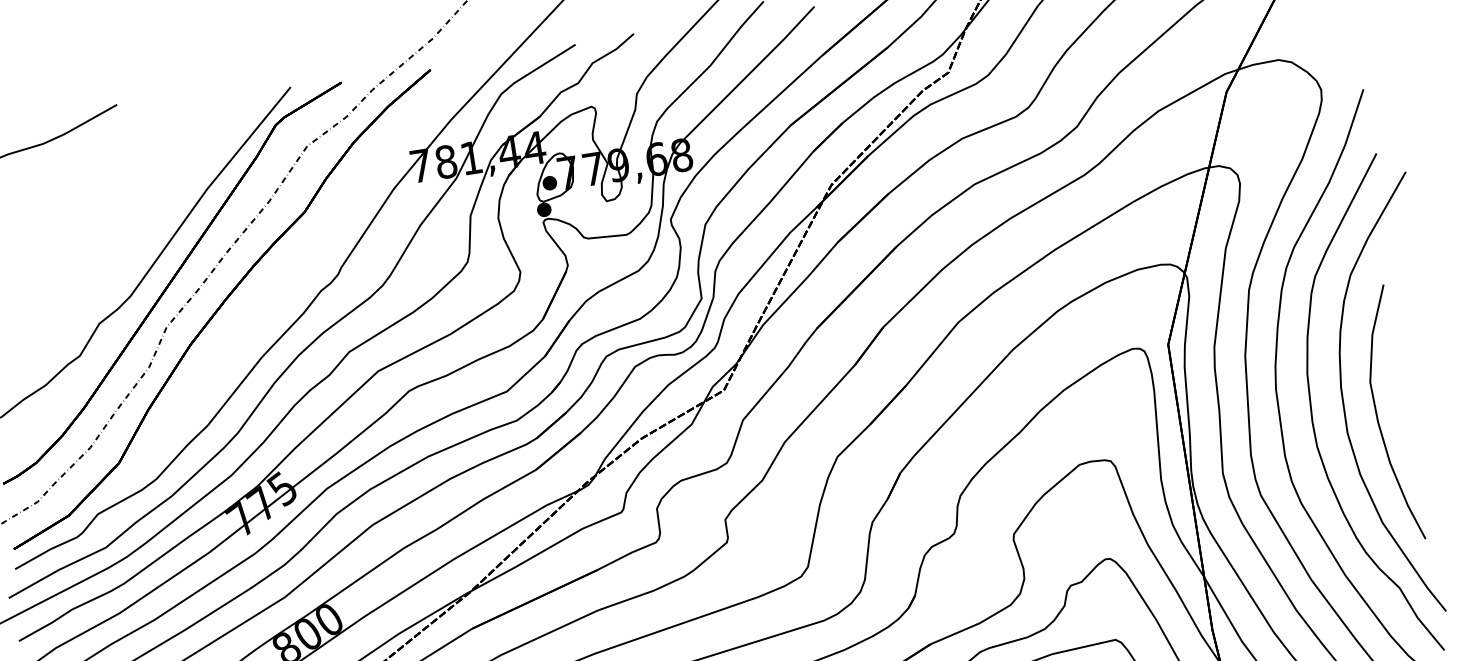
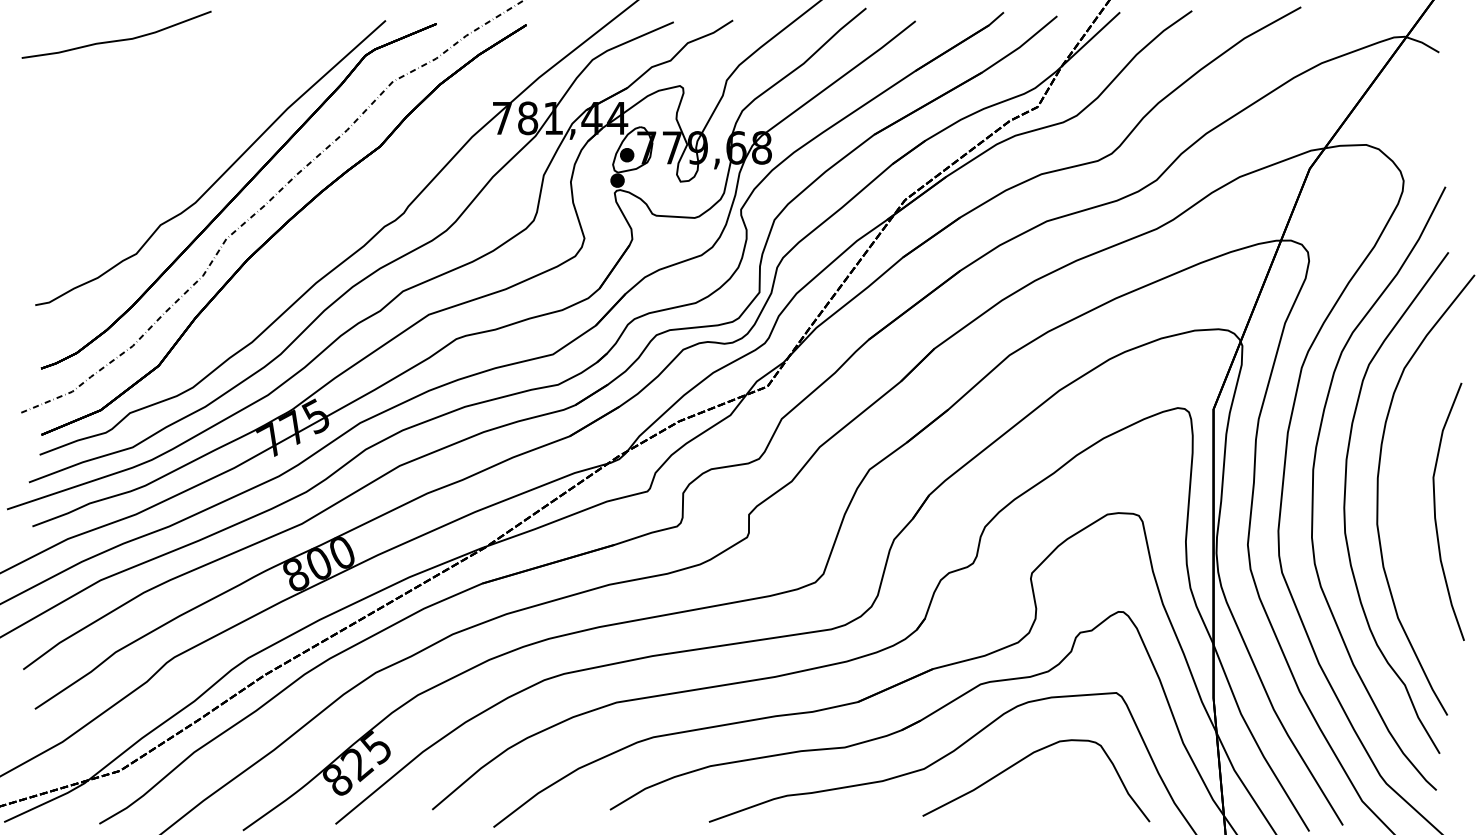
curve: (1377, 415) -> (1435, 511), moved

